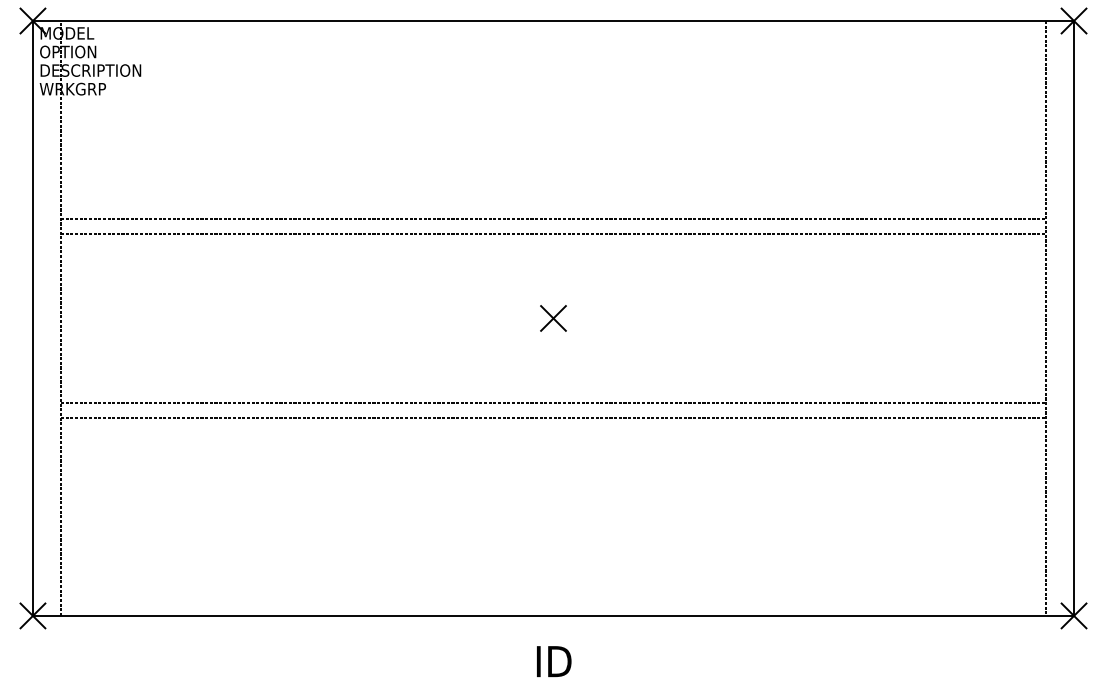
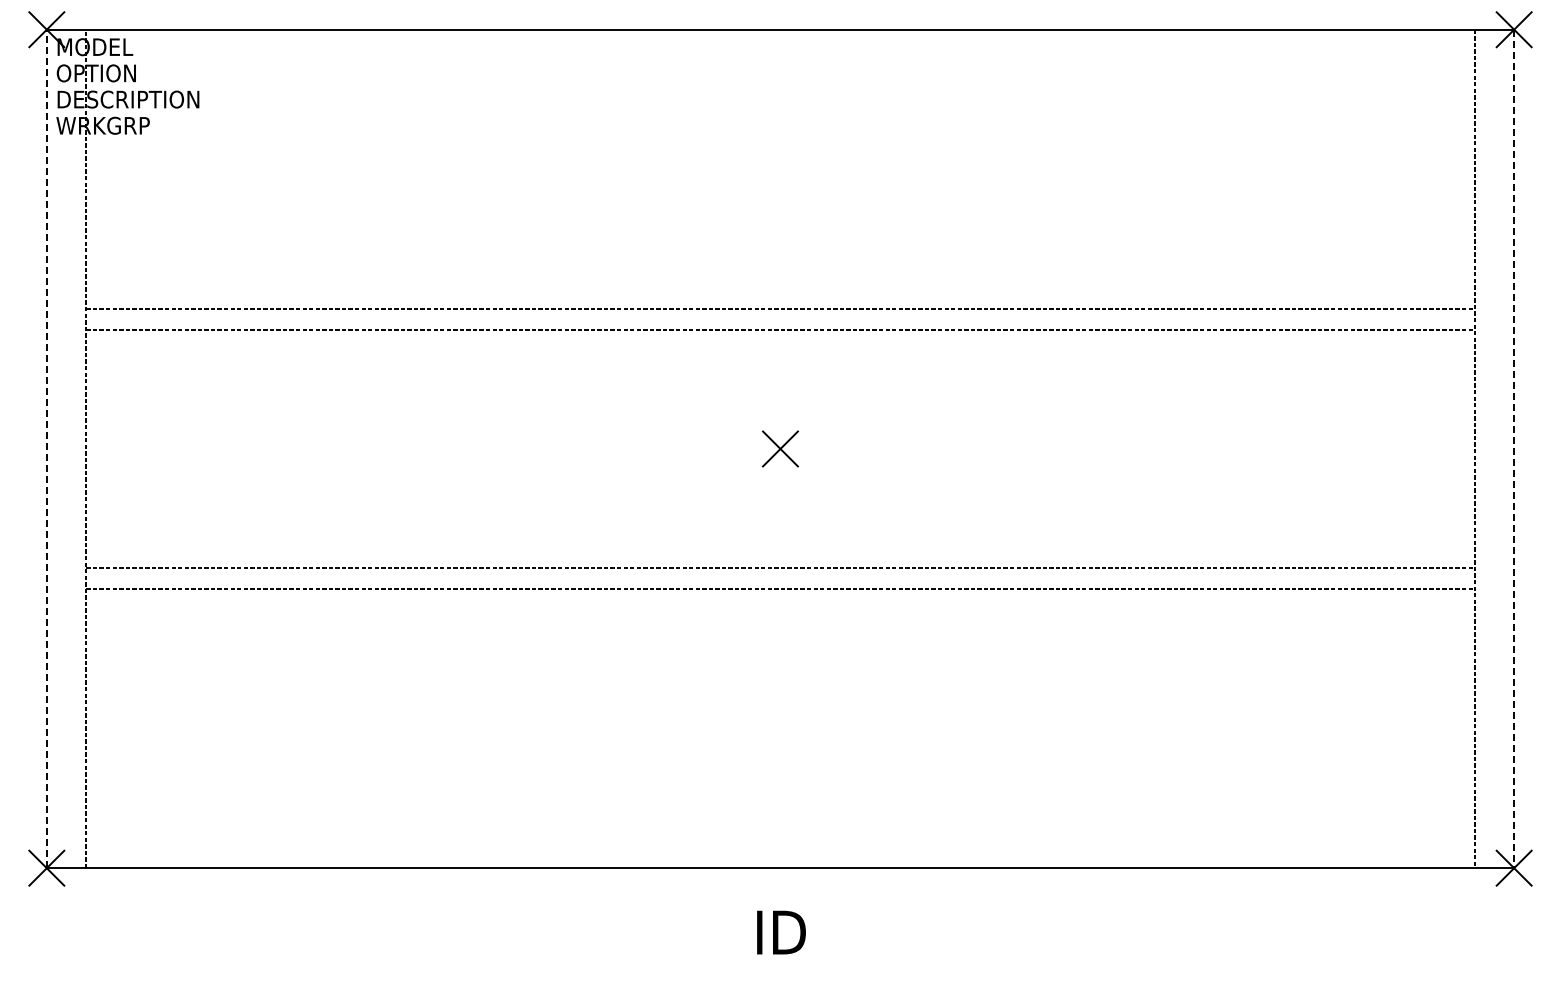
line: (32, 318) -> (46, 448), solid -> dashed
line: (1074, 318) -> (1514, 449), solid -> dashed

